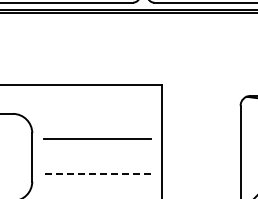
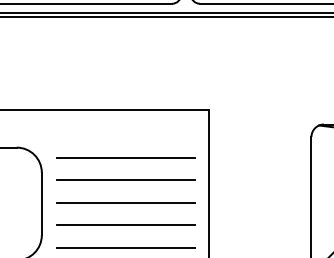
line: (97, 121) -> (126, 157), added
line: (97, 156) -> (126, 202), added
line: (97, 173) -> (126, 224), dashed -> solid
line: (97, 191) -> (126, 248), added

